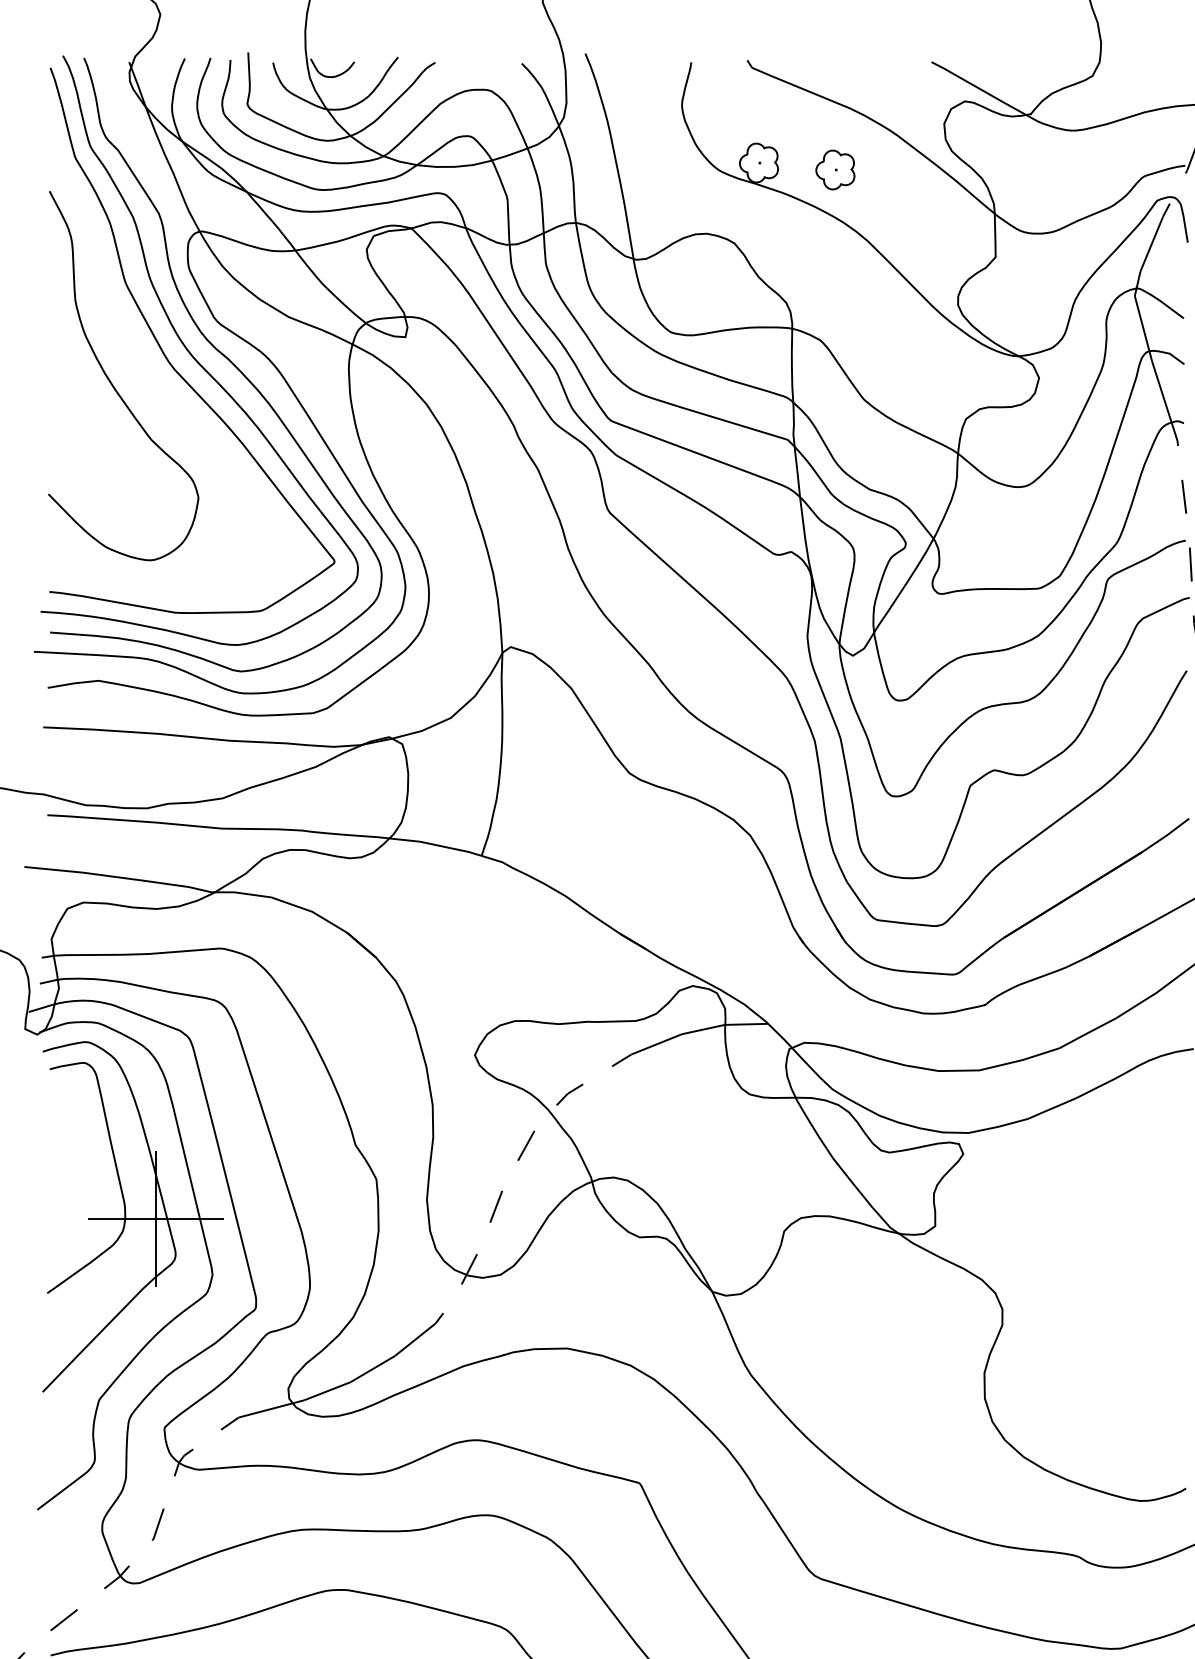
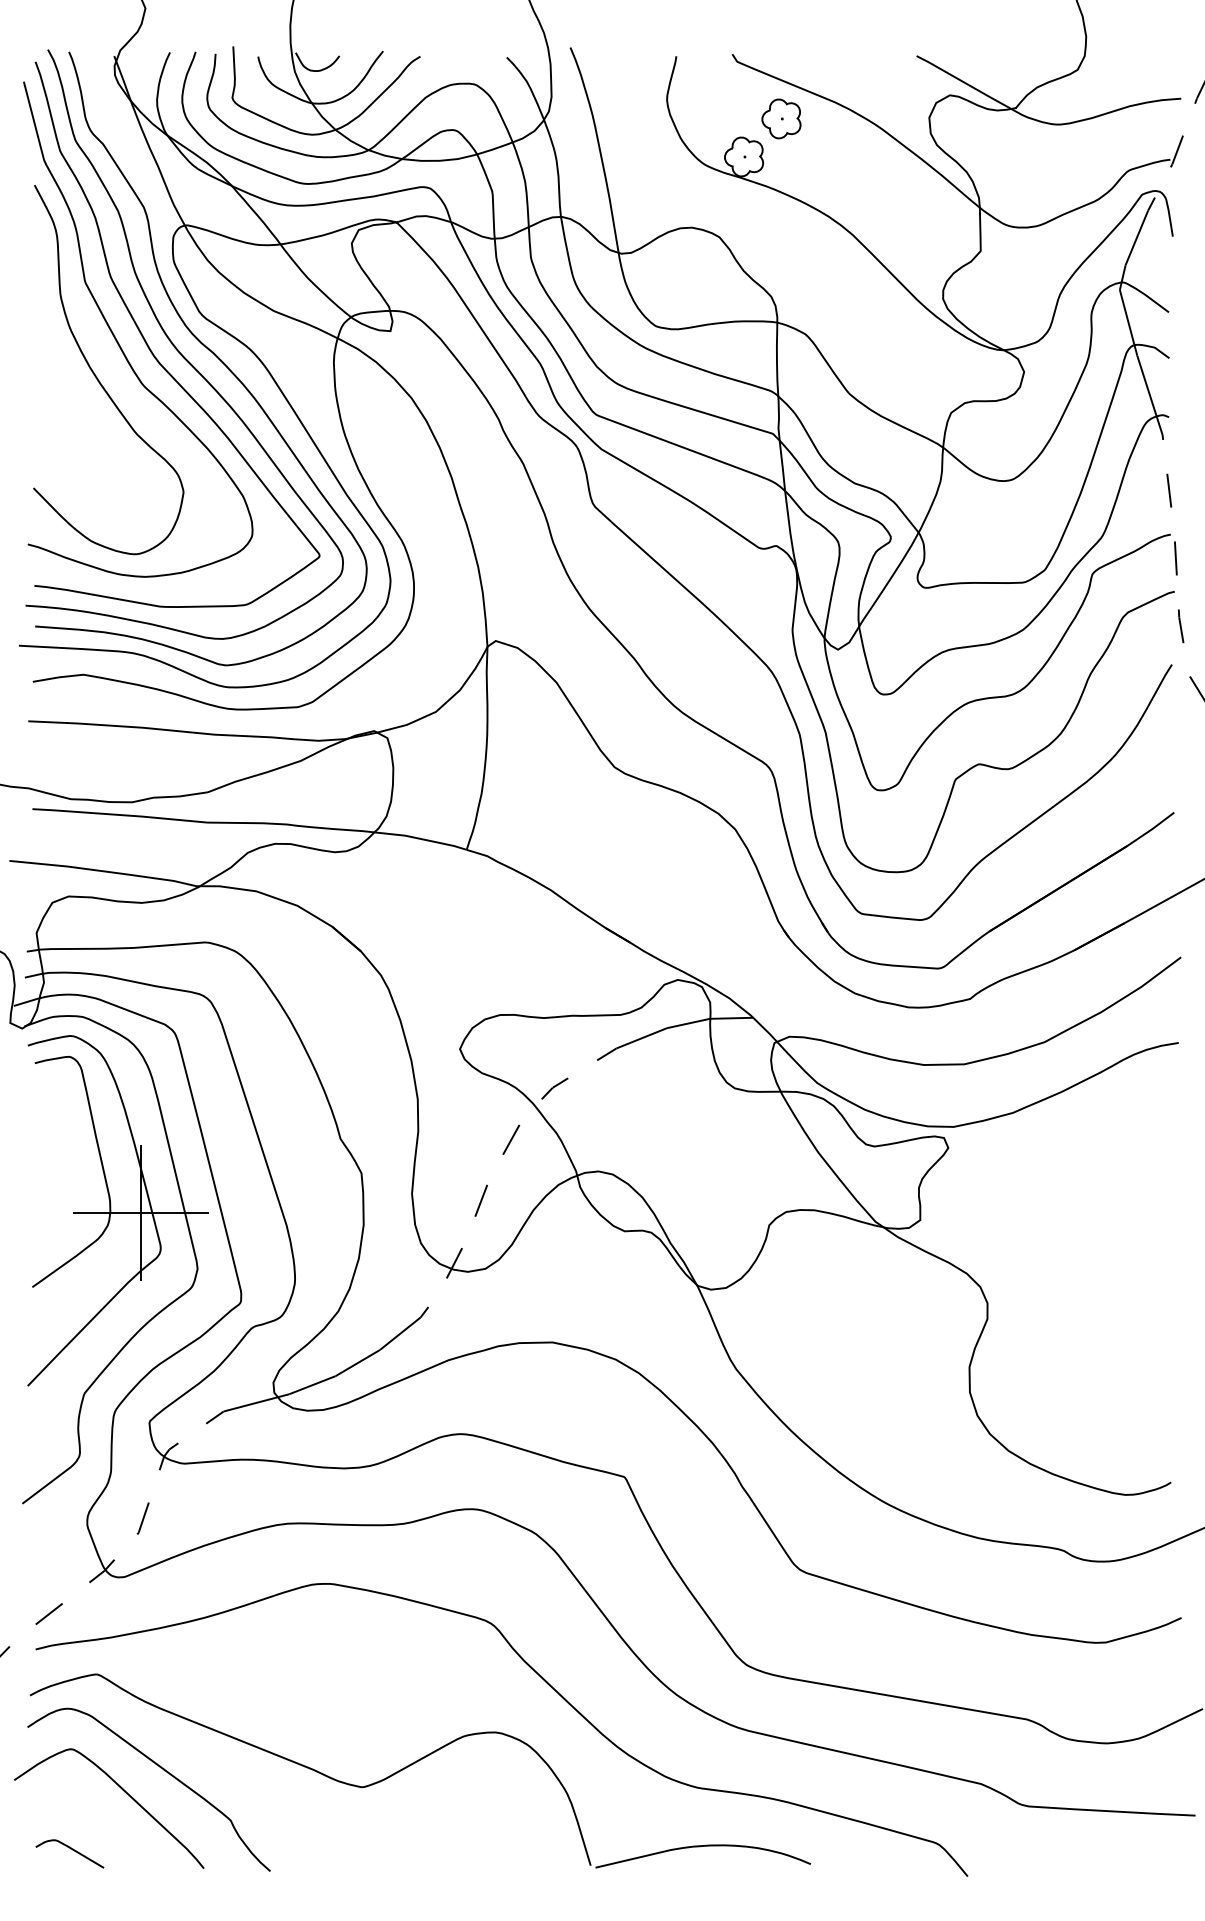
part: (835, 169) -> (781, 118), moved
curve: (133, 347) -> (118, 341), added

